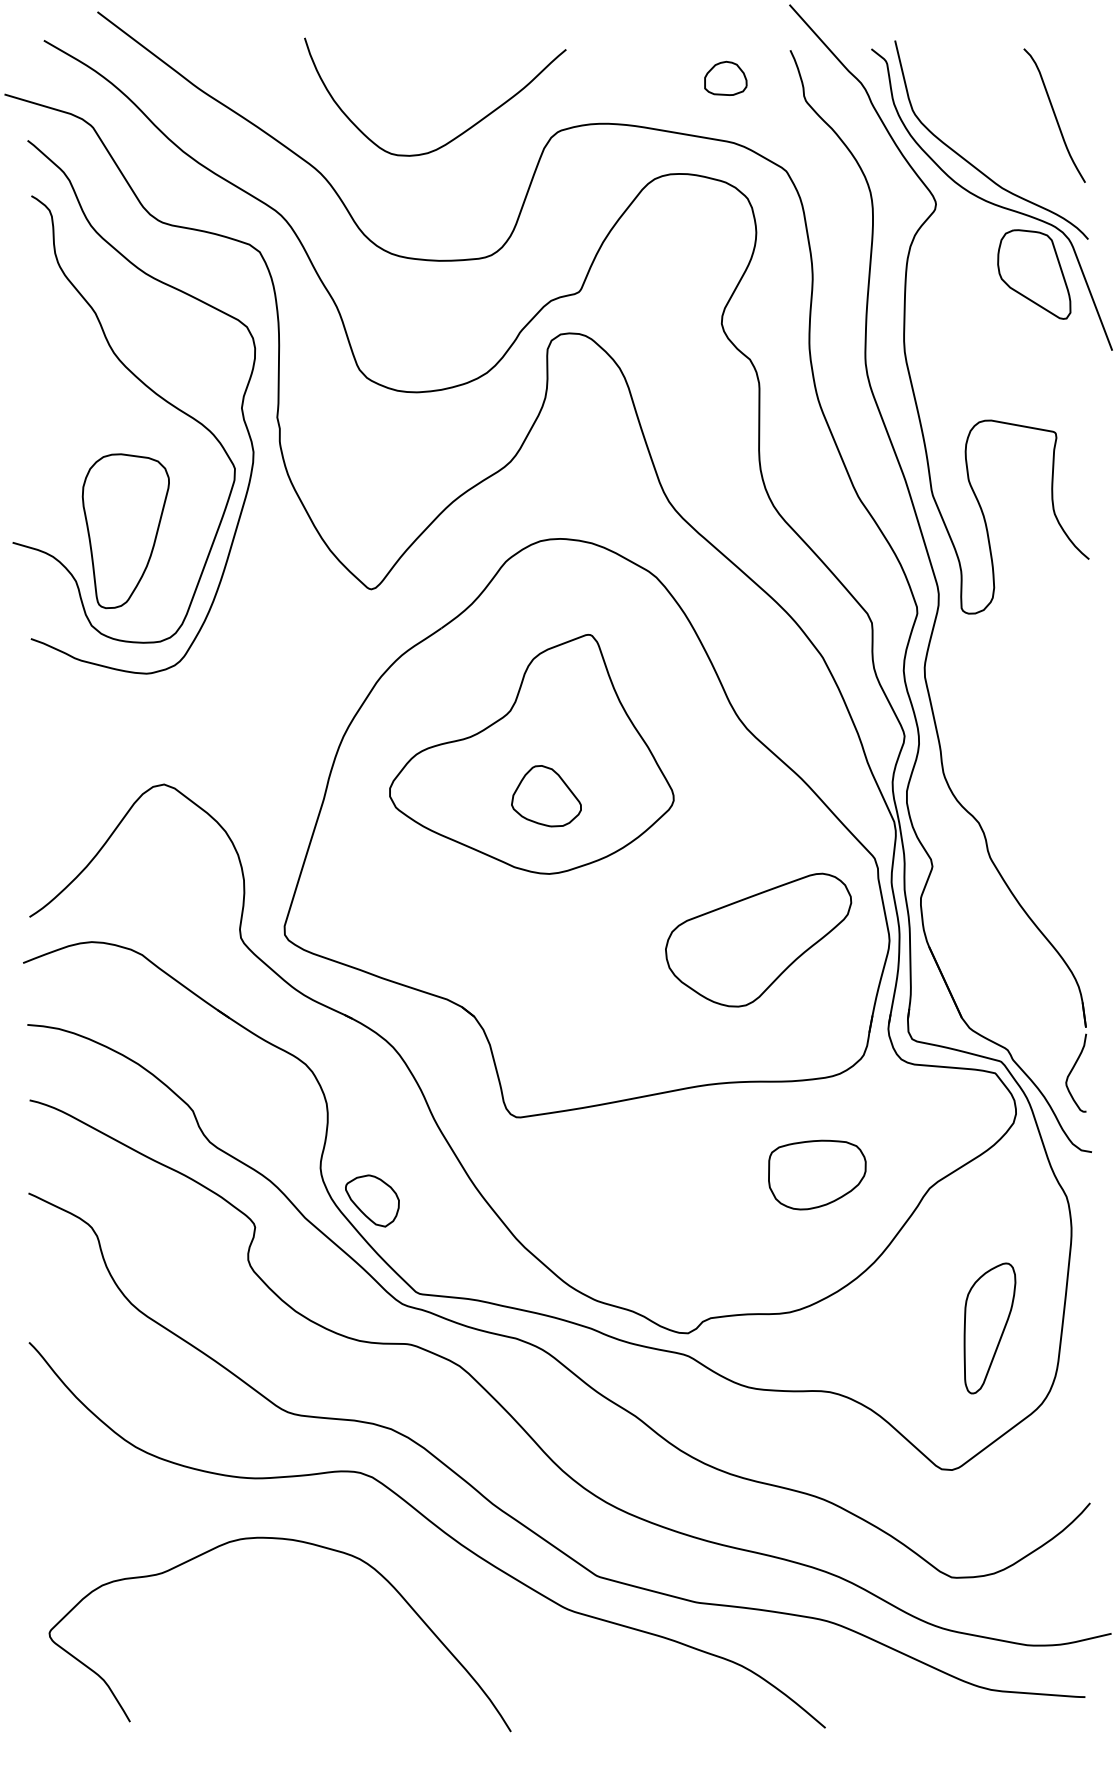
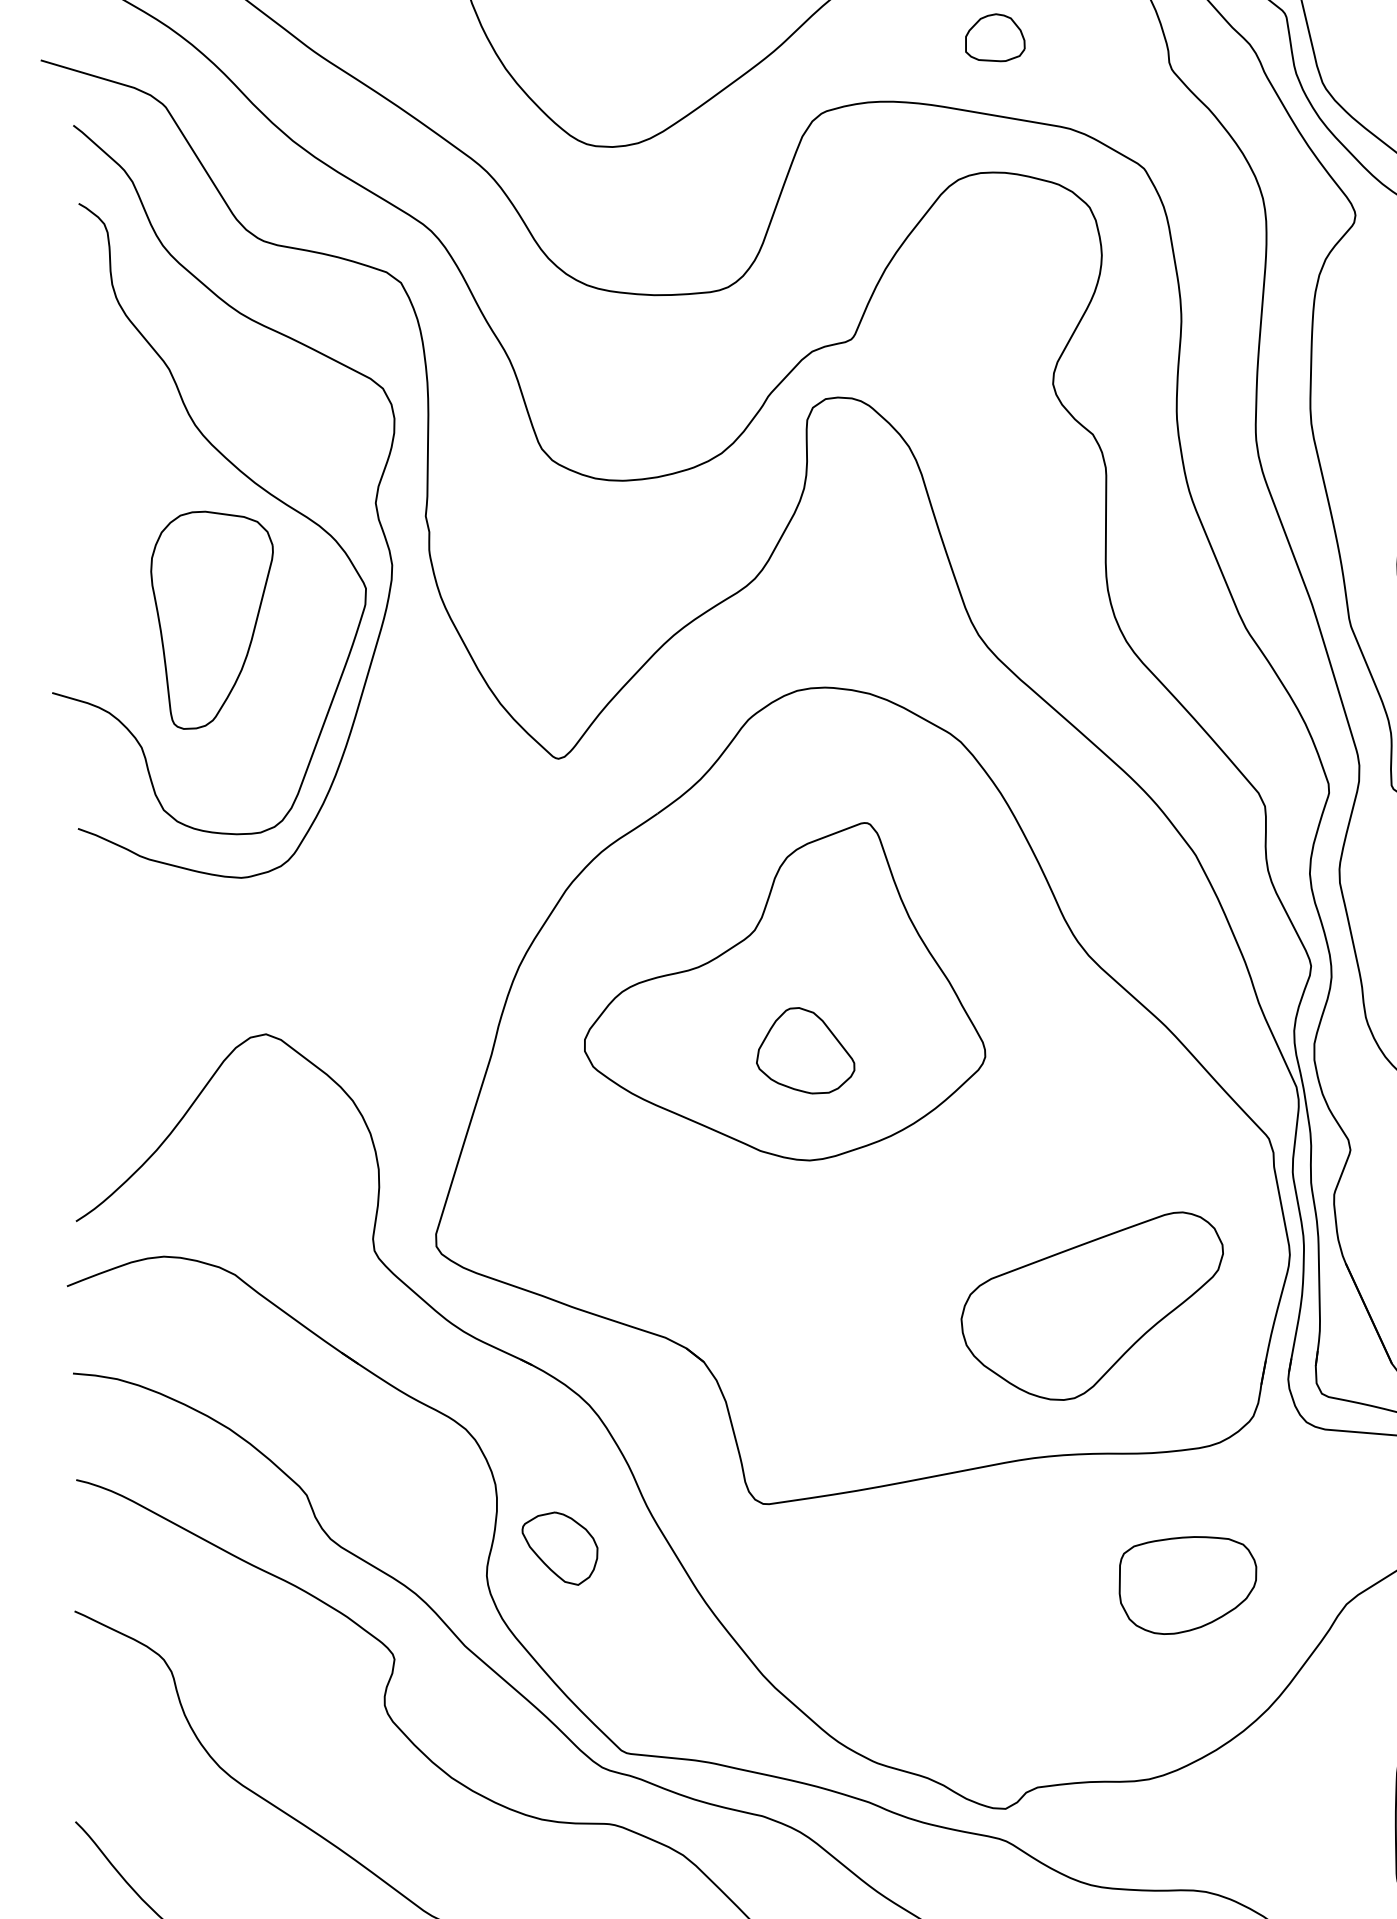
part: (725, 77) -> (994, 36), moved
part: (125, 531) -> (211, 620), moved
part: (758, 939) -> (1092, 1305), moved
part: (372, 1200) -> (560, 1547), moved

